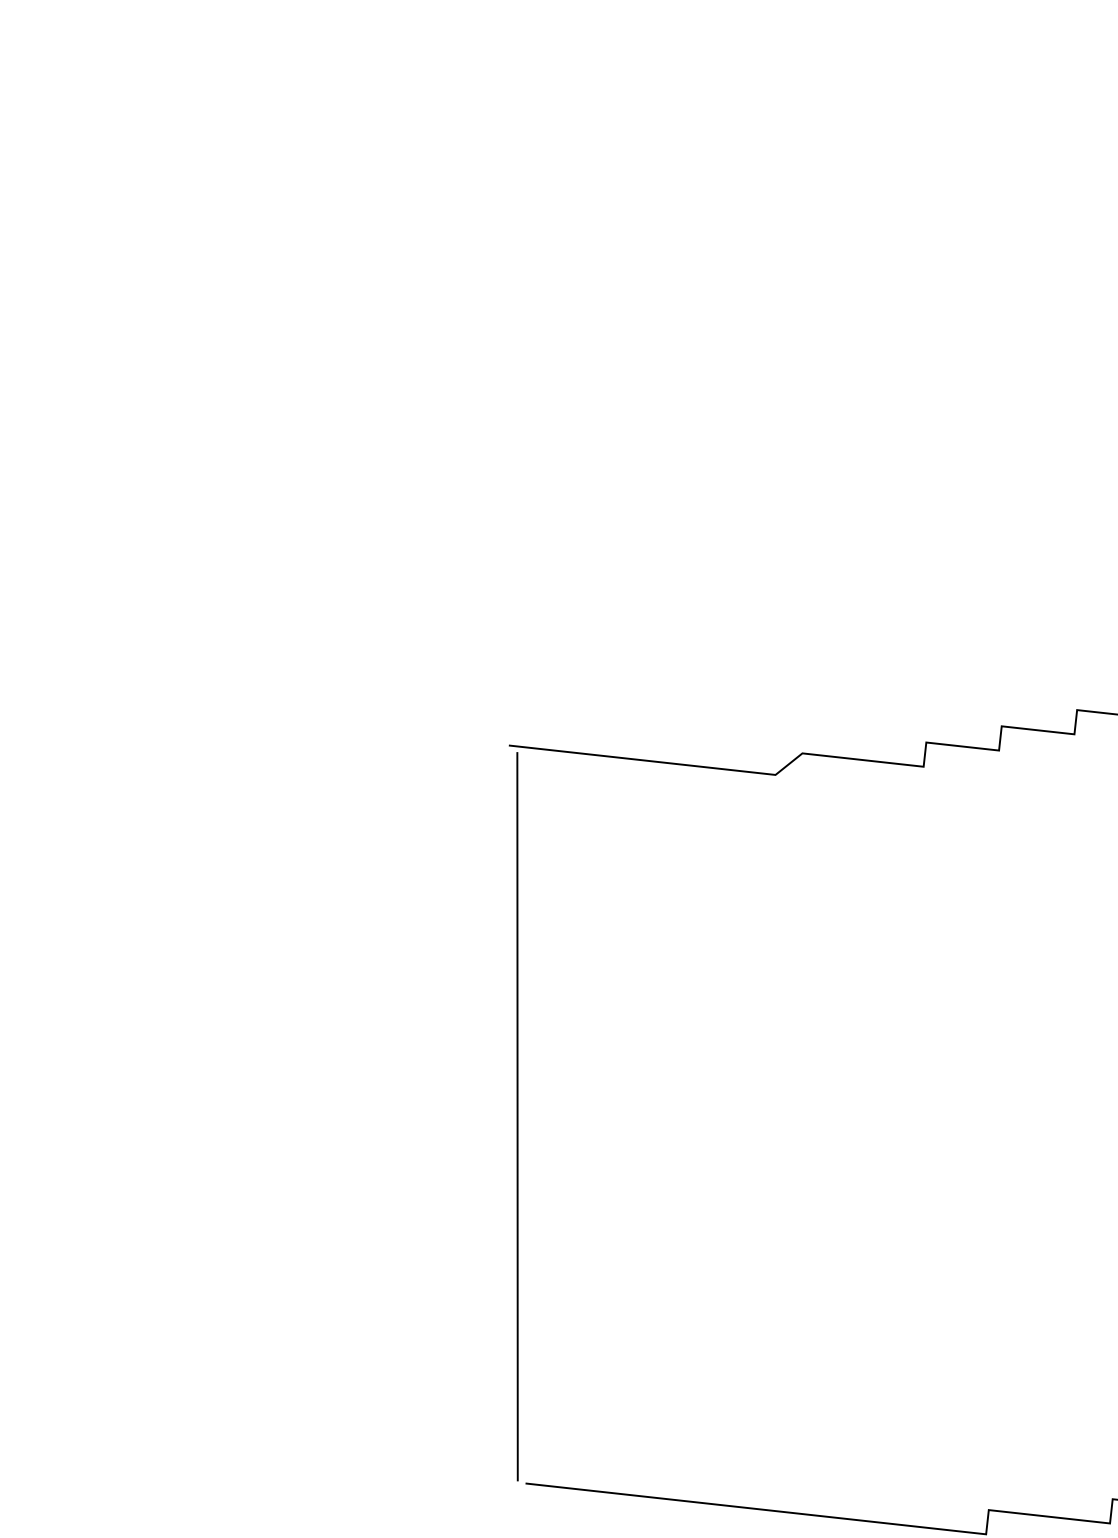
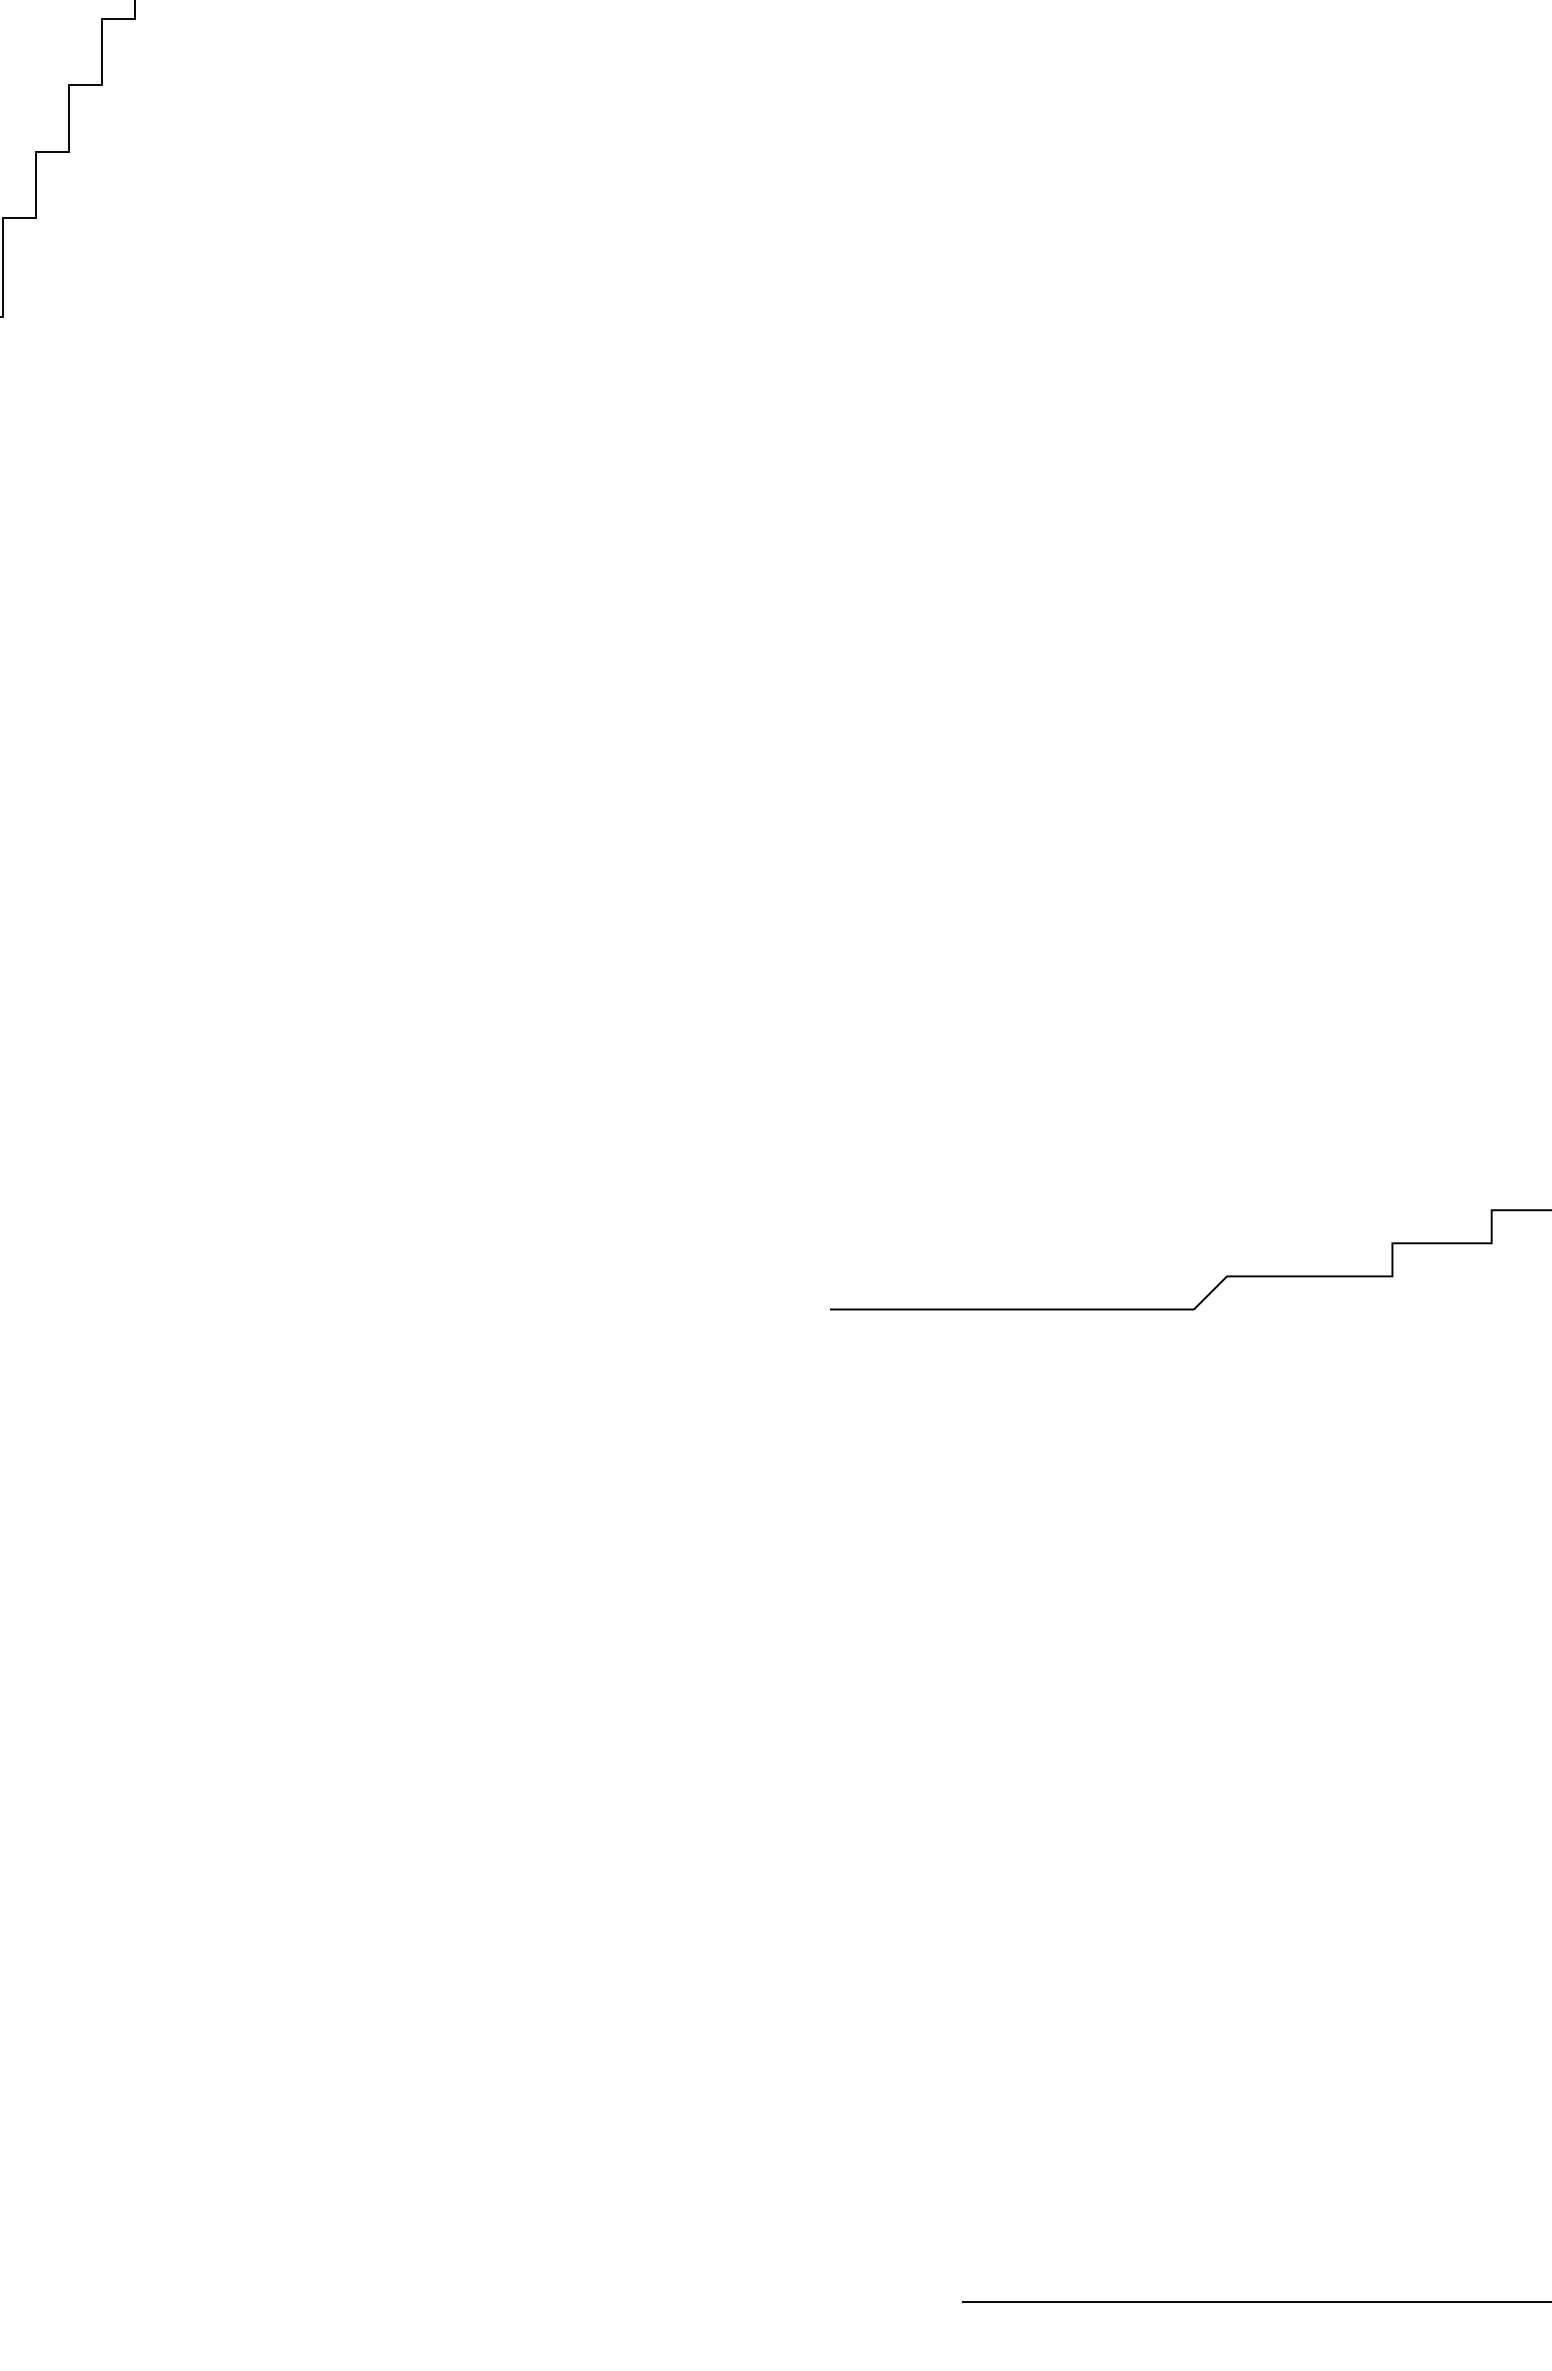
line: (517, 1116) -> (896, 1808), removed

